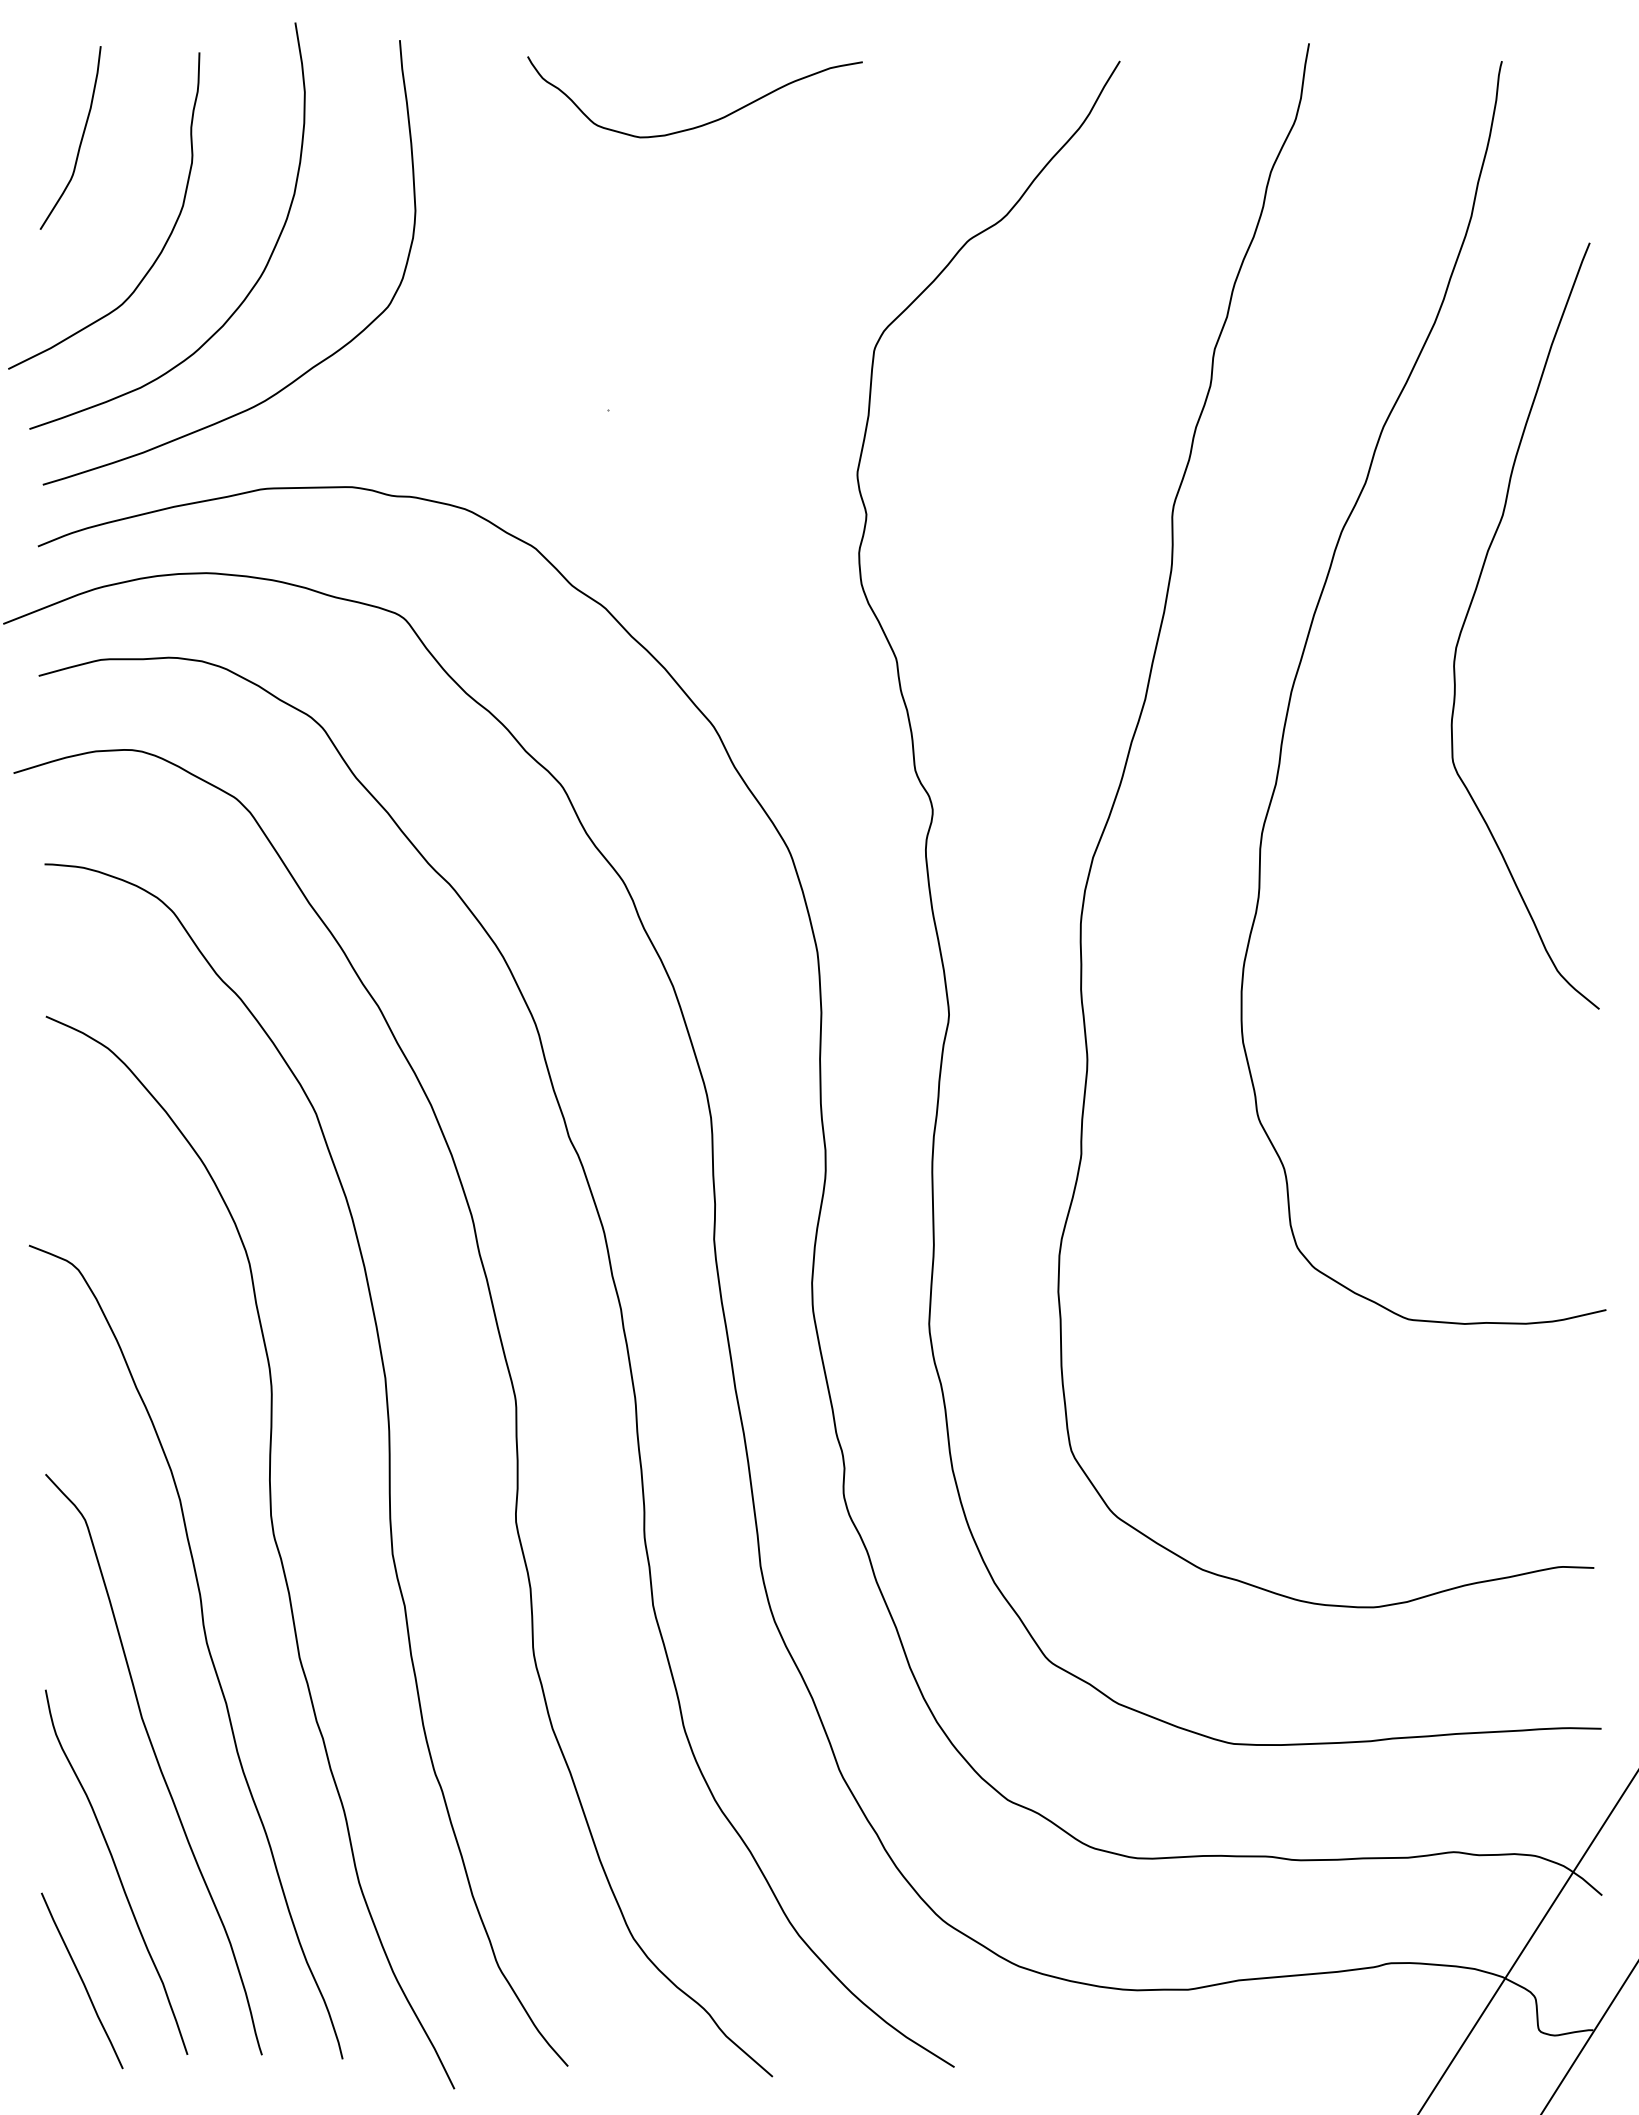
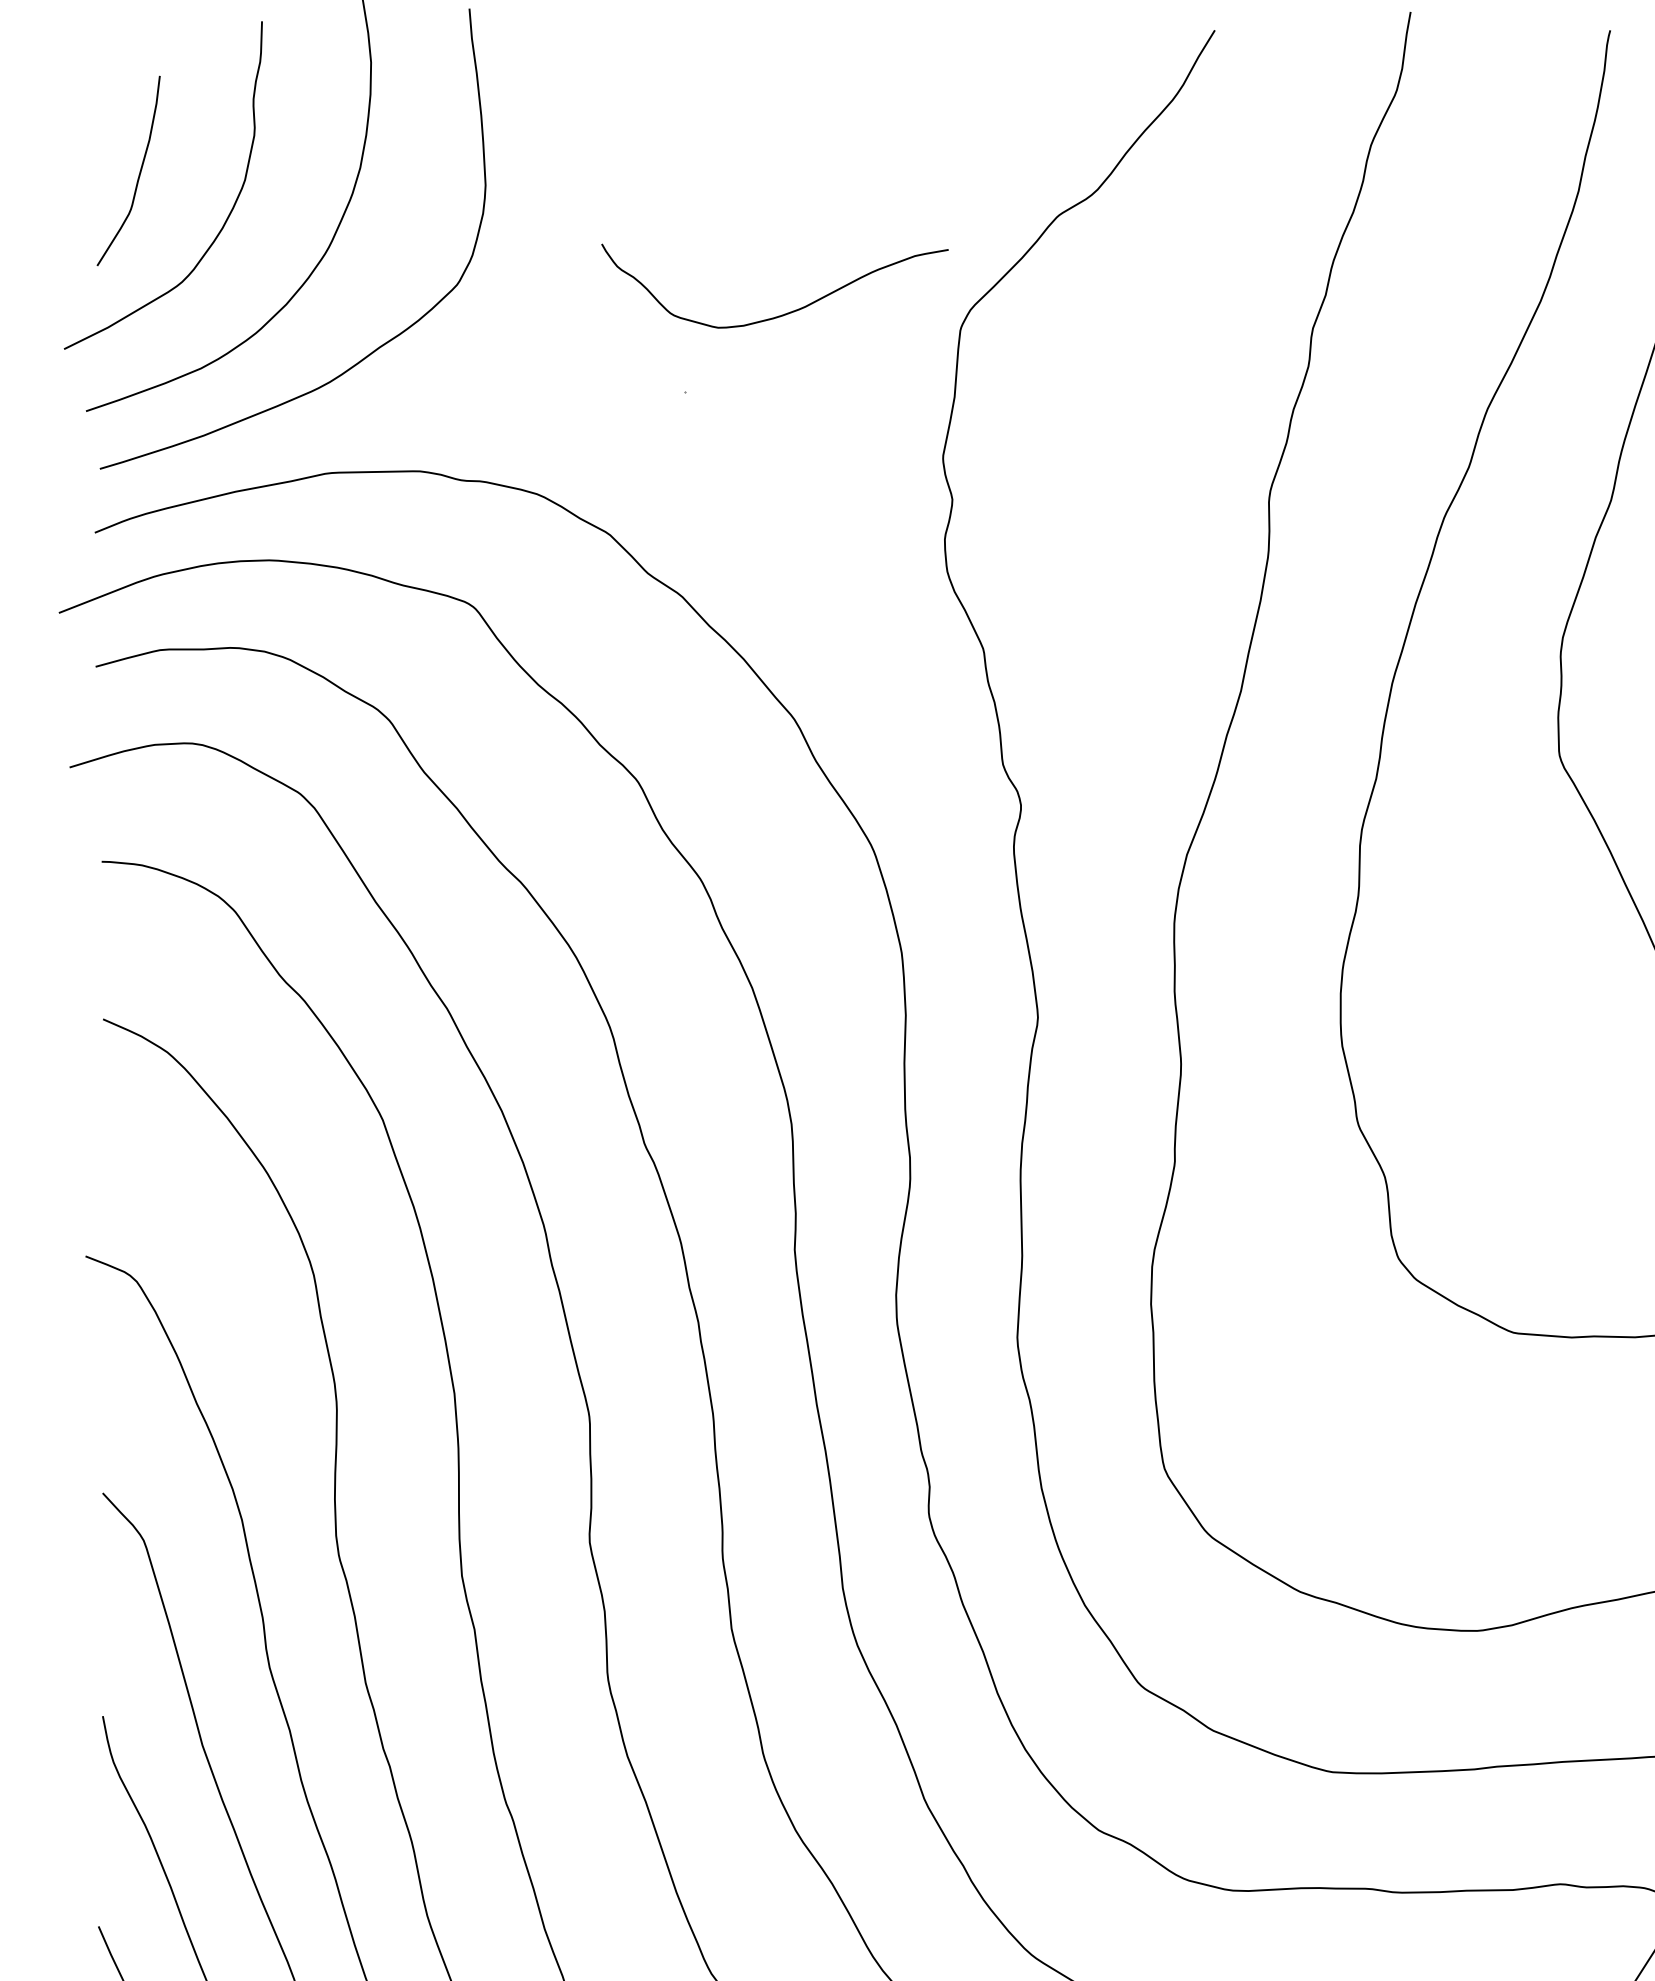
curve: (704, 123) -> (784, 313), moved
curve: (80, 140) -> (138, 173), moved

